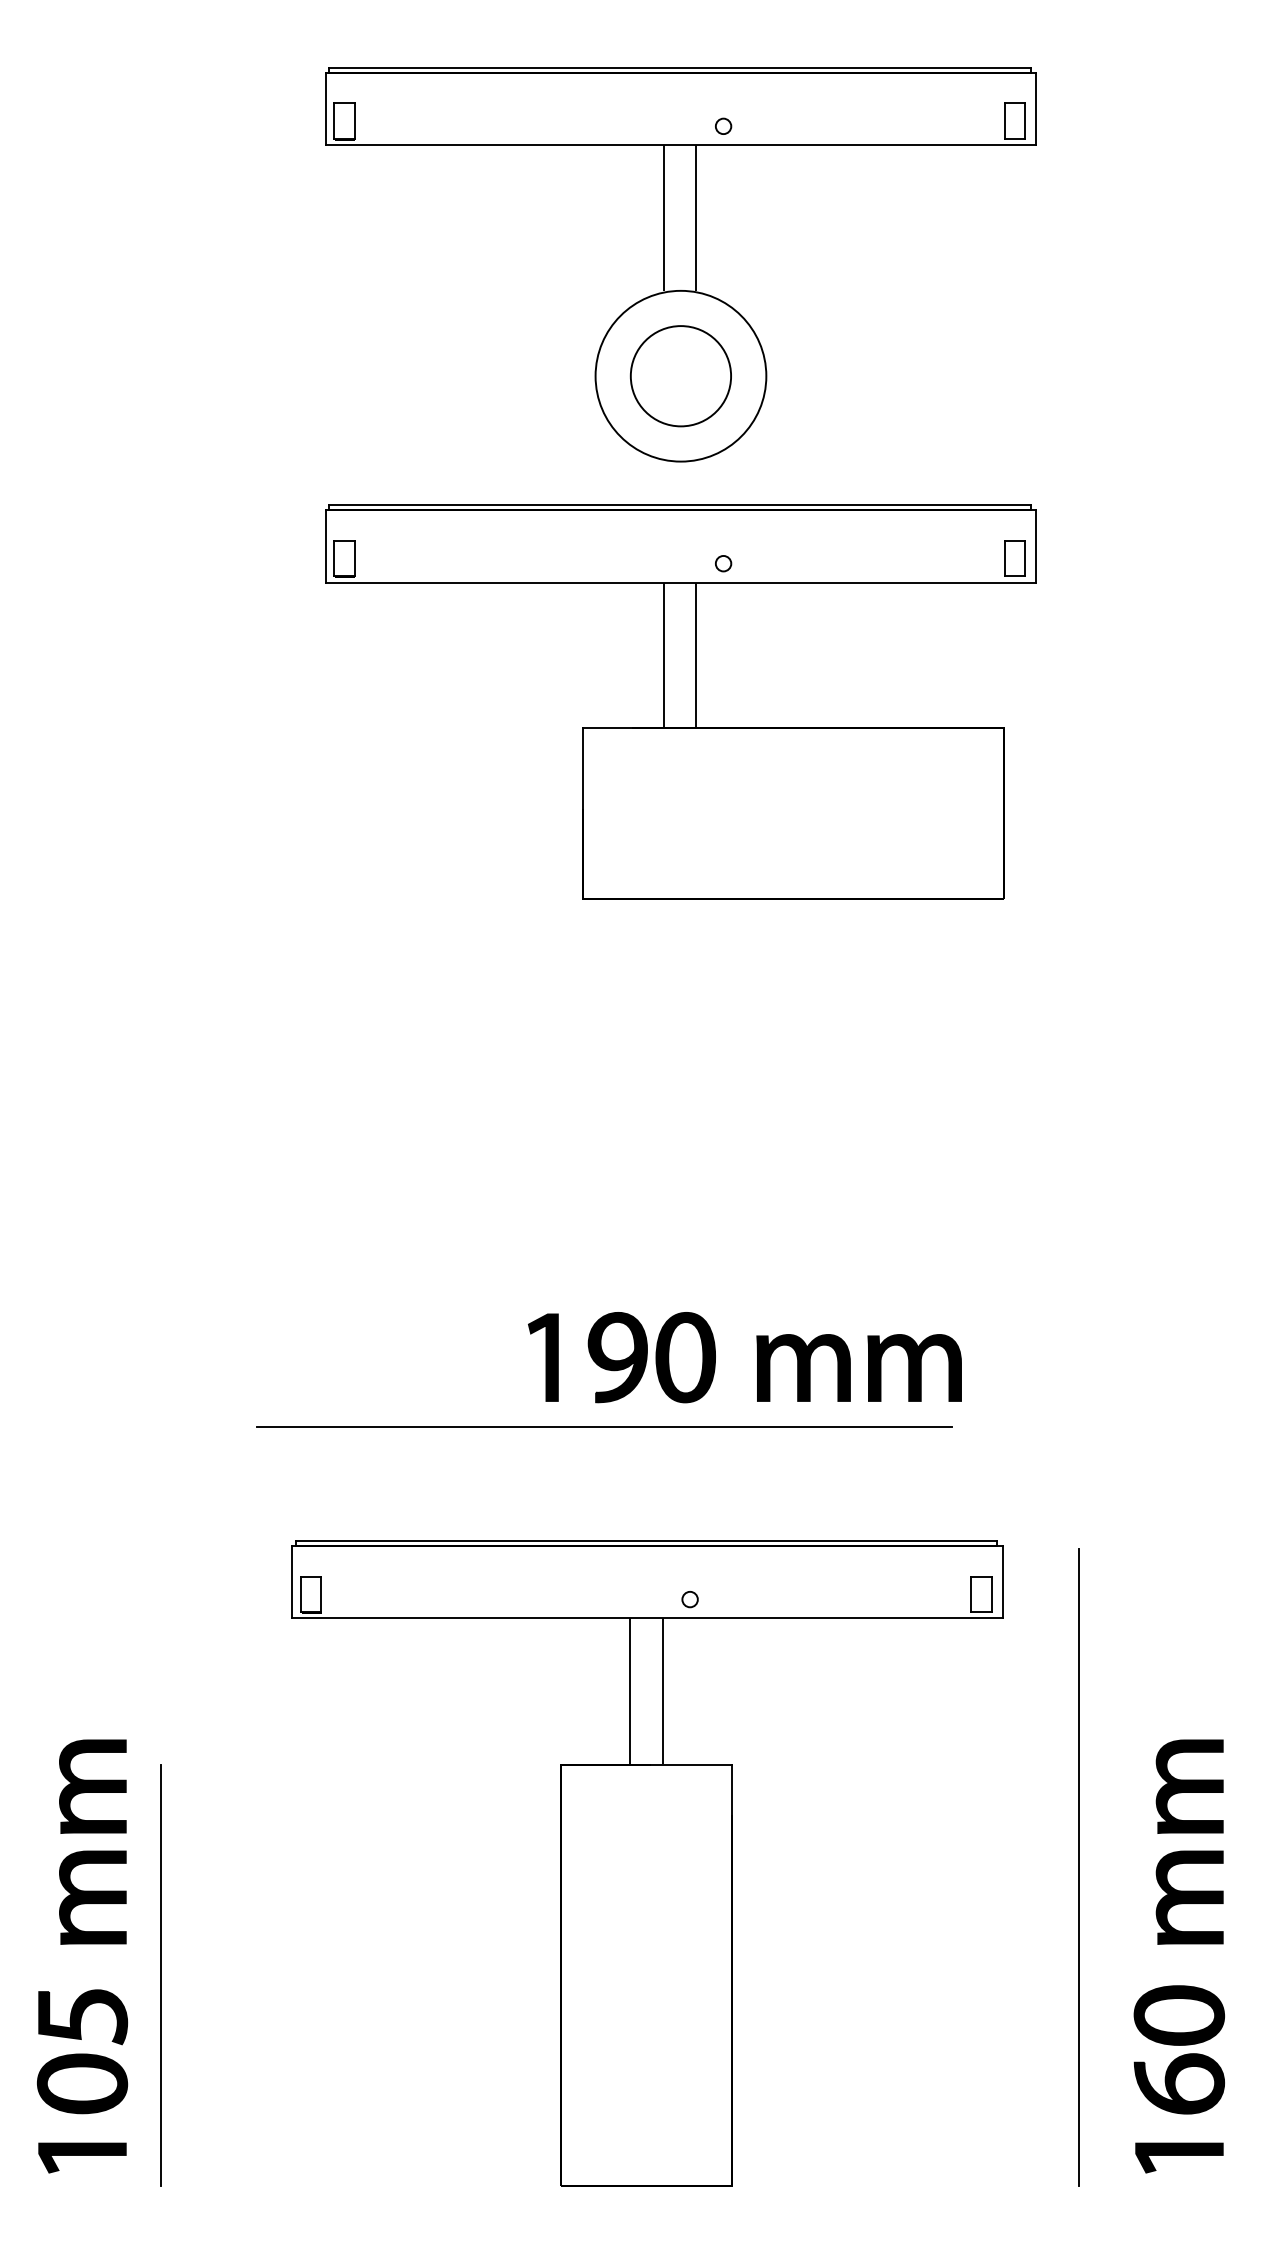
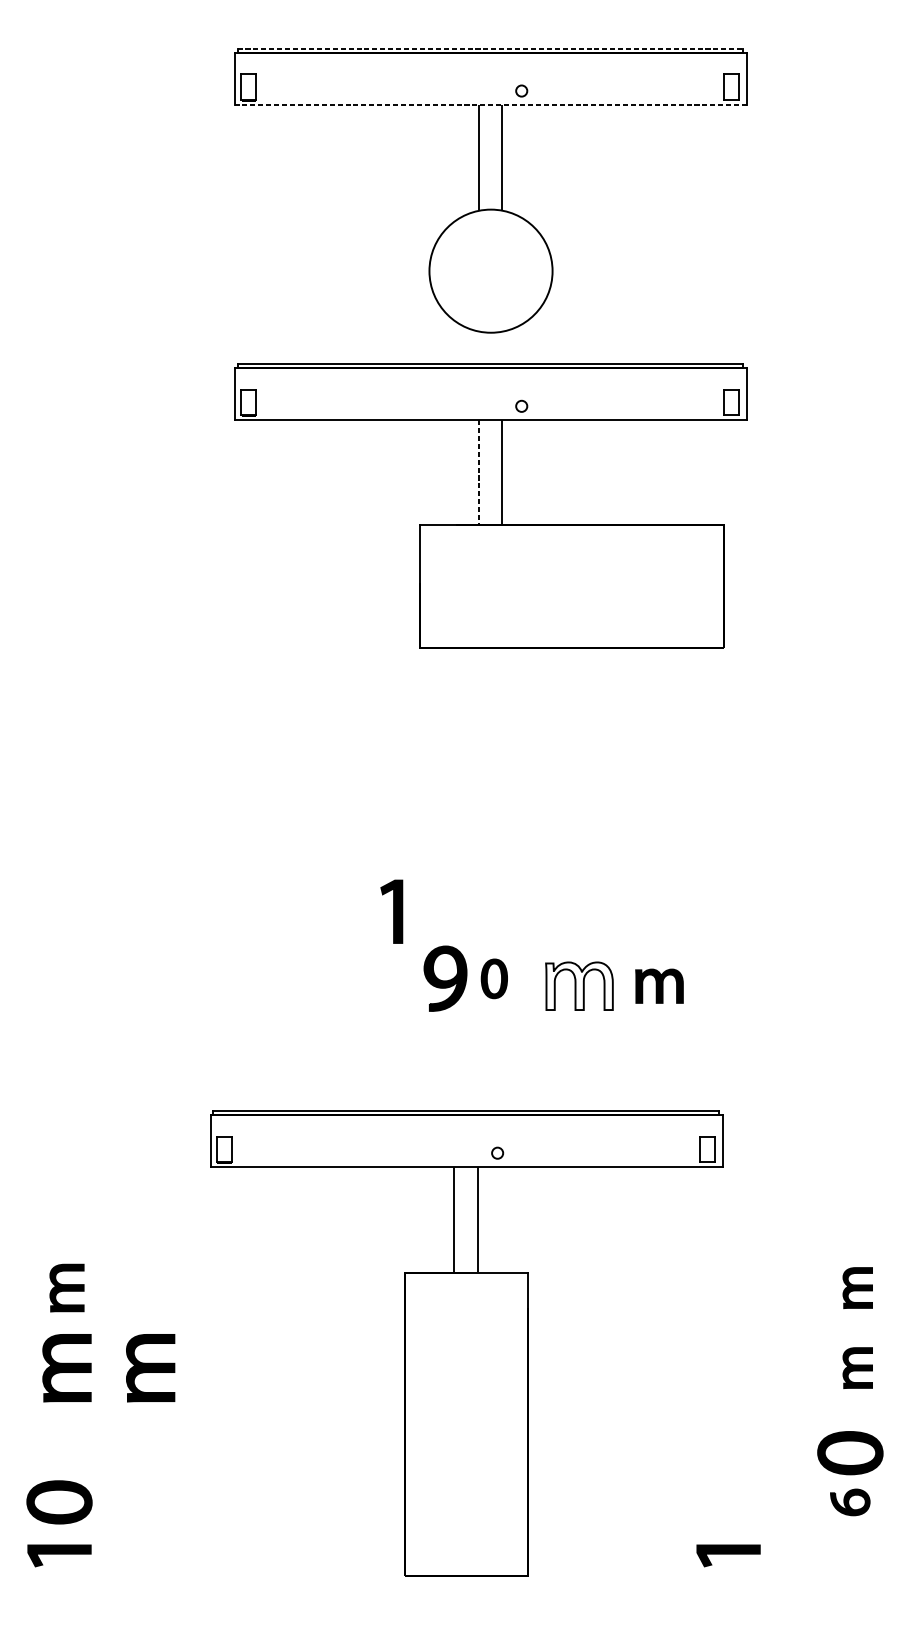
line: (680, 67) -> (490, 48), solid -> dashed
line: (680, 145) -> (490, 104), solid -> dashed
part: (680, 376) -> (490, 271), removed
line: (663, 655) -> (478, 472), solid -> dashed
part: (543, 1357) -> (391, 911), moved
part: (685, 1357) -> (494, 978), size x0.6
fill: (803, 1367) -> (579, 985), removed
part: (914, 1367) -> (659, 985), size x0.7
line: (604, 1426) -> (435, 1028), removed
part: (92, 1786) -> (66, 1287), size x0.7
part: (1189, 1786) -> (857, 1287), size x0.6
line: (1079, 1867) -> (778, 1346), removed
part: (208, 1897) -> (150, 1368), added
part: (1189, 1897) -> (857, 1368), size x0.6
line: (160, 1975) -> (115, 1424), removed
part: (83, 2017) -> (60, 1454), removed
part: (1178, 2083) -> (849, 1502), size x0.6
part: (1179, 2157) -> (728, 1555), moved

